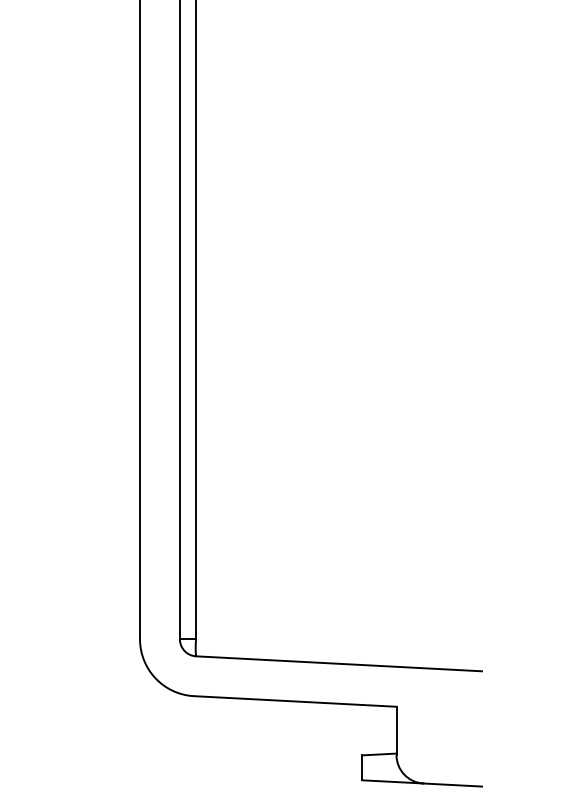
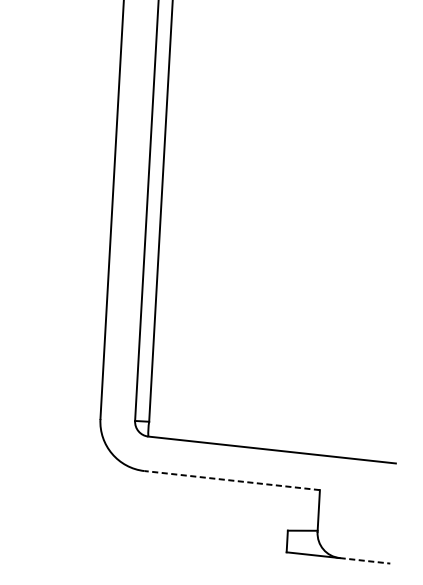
line: (294, 701) -> (231, 480), solid -> dashed
line: (453, 785) -> (365, 561), solid -> dashed

